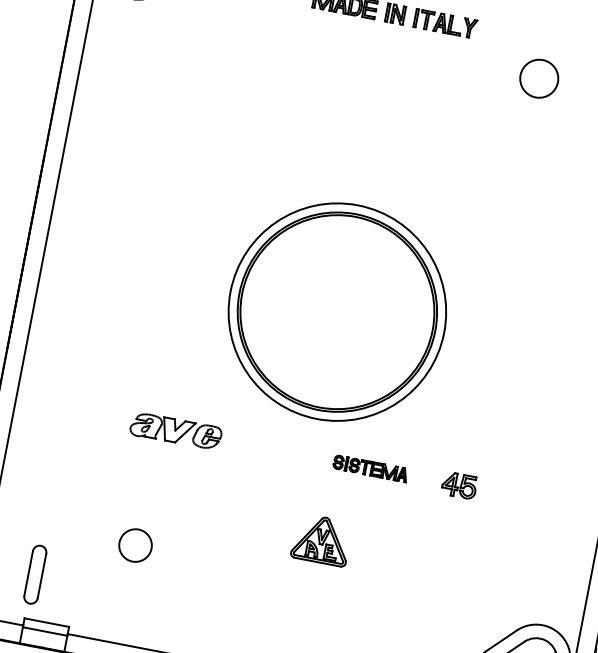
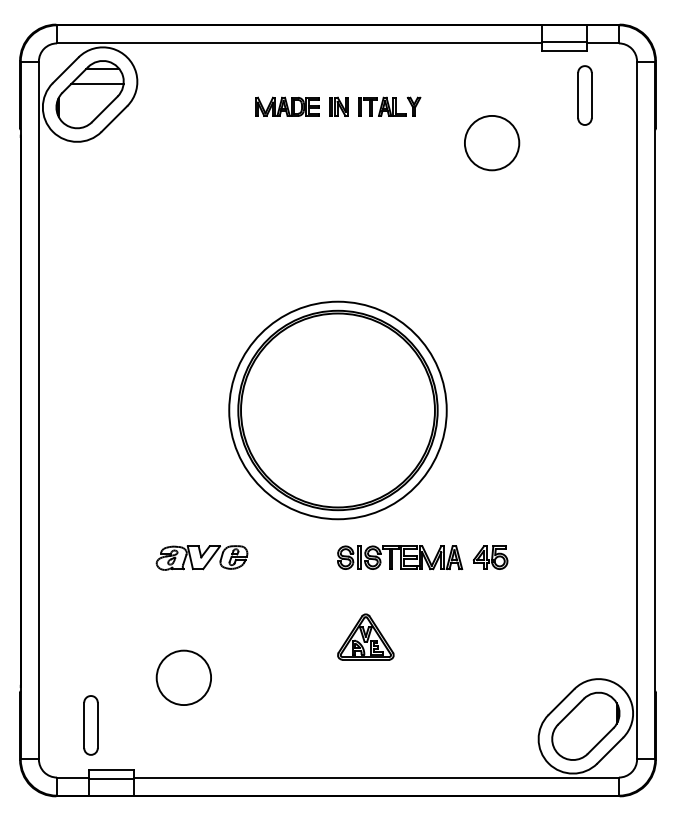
circle: (538, 78) -> (491, 142), size x1.43
part: (370, 468) -> (400, 557), size x1.67
circle: (135, 545) -> (183, 677), size x1.67

